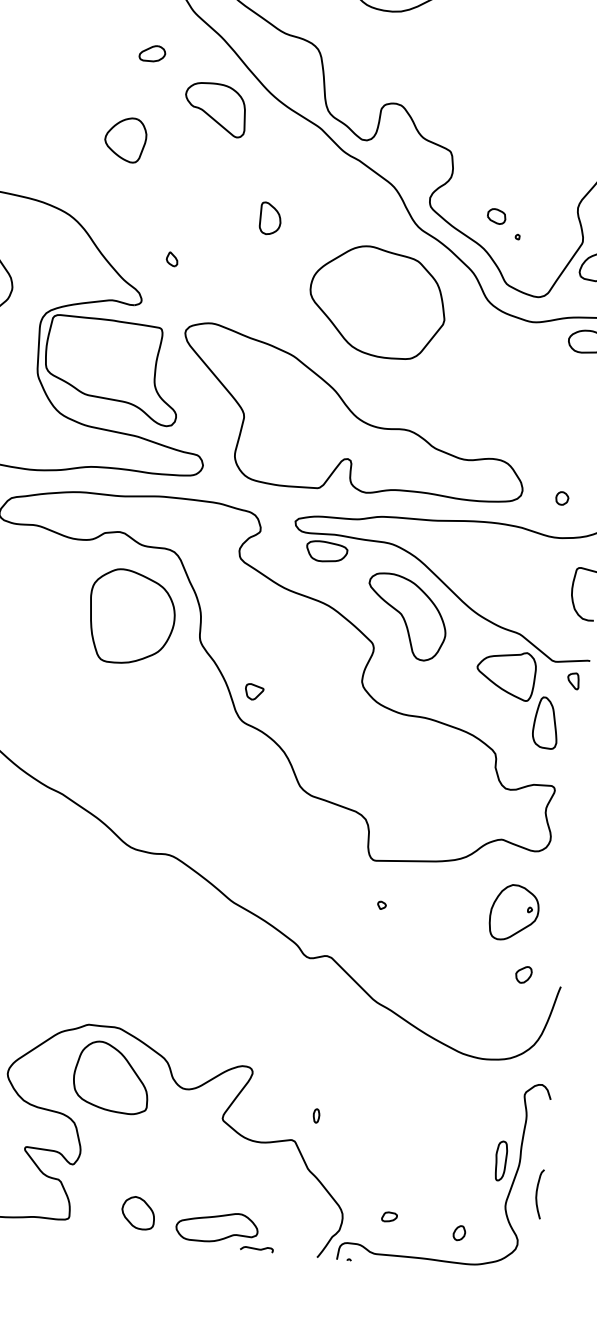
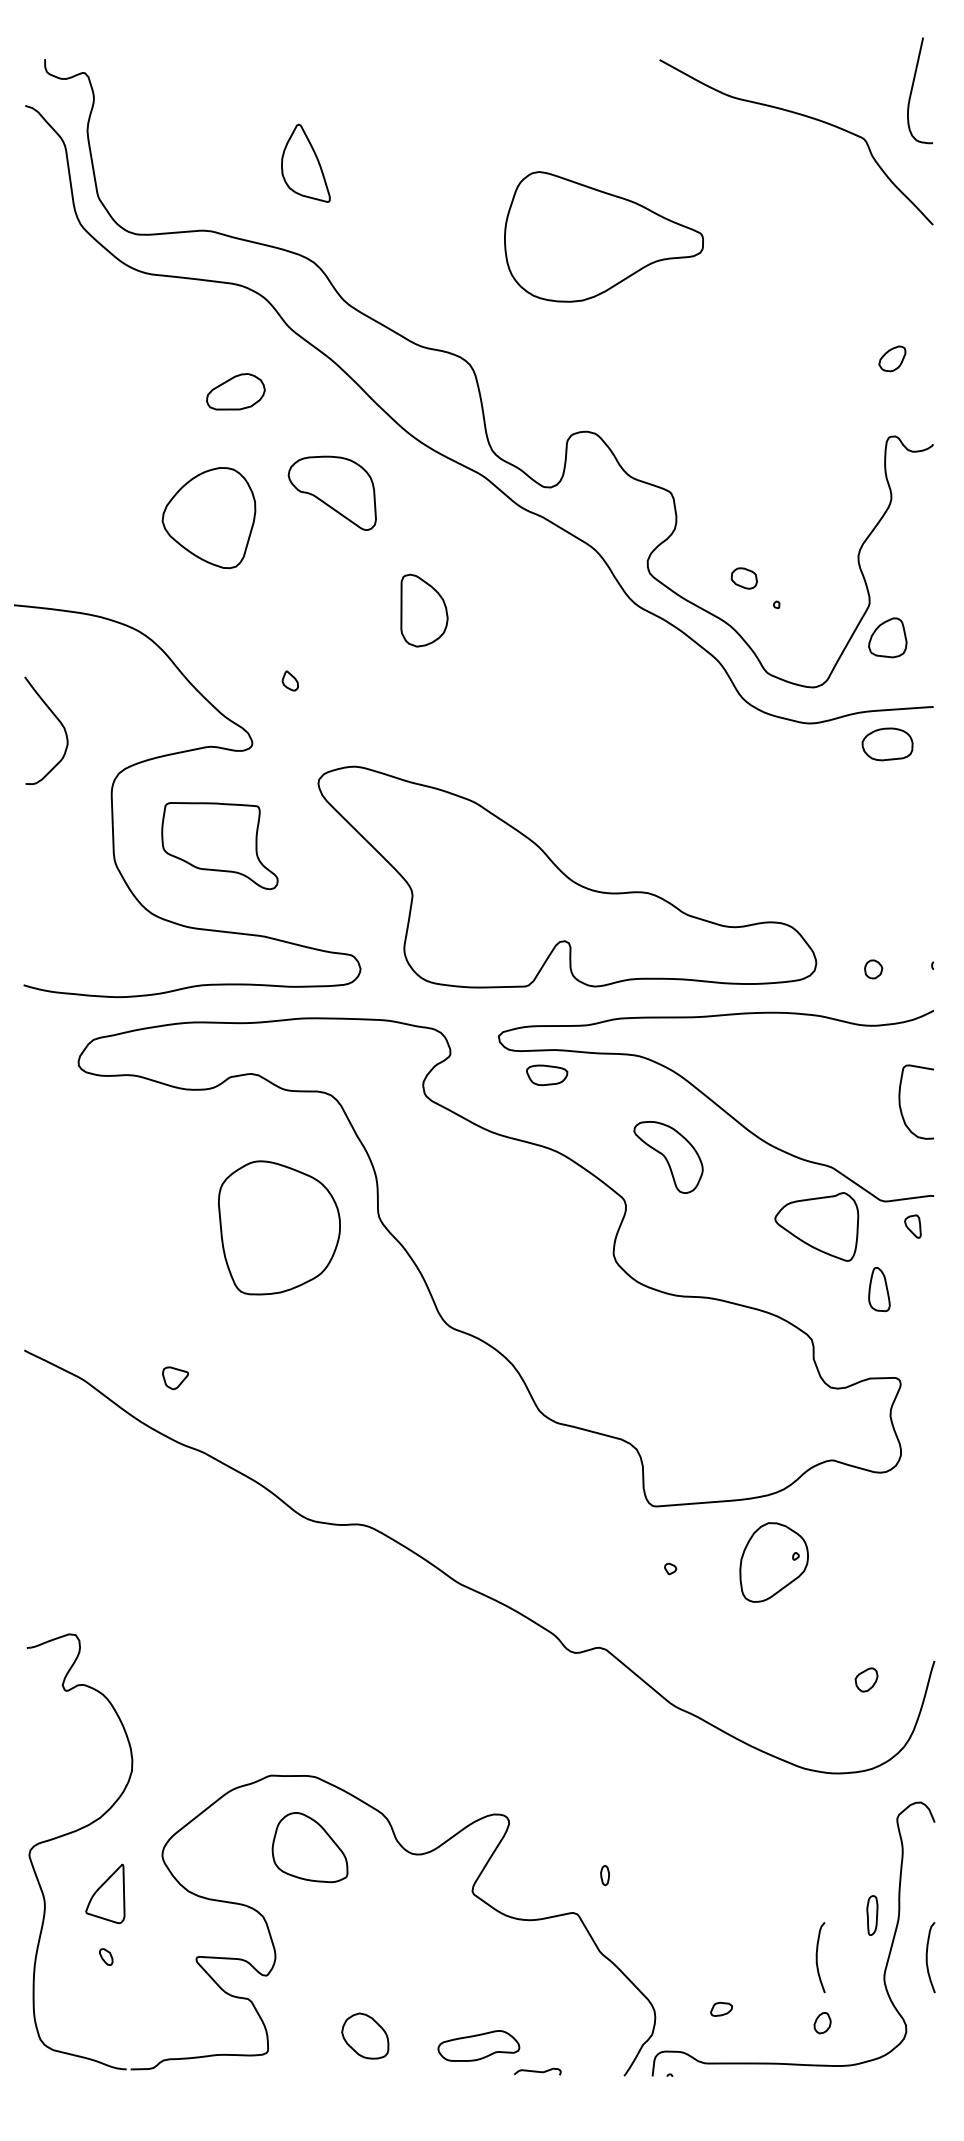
part: (152, 53) -> (235, 392), size x1.6
part: (214, 108) -> (331, 492), moved
part: (125, 139) -> (208, 517), size x1.6
part: (270, 218) -> (424, 610), size x1.6
part: (377, 301) -> (586, 714), removed
part: (112, 370) -> (219, 845), size x0.6
part: (326, 551) -> (546, 1075), size x0.7
part: (132, 616) -> (279, 1227), moved
part: (406, 617) -> (668, 1157), size x0.6
part: (254, 692) -> (175, 1378), moved
part: (546, 723) -> (879, 1289), size x0.6
part: (513, 912) -> (773, 1562), moved
part: (523, 974) -> (866, 1679), moved
part: (111, 1077) -> (309, 1847), size x0.7
part: (501, 1160) -> (872, 1915), size x0.7
curve: (460, 1186) -> (817, 1957), added
part: (217, 1226) -> (478, 2045), size x0.7

